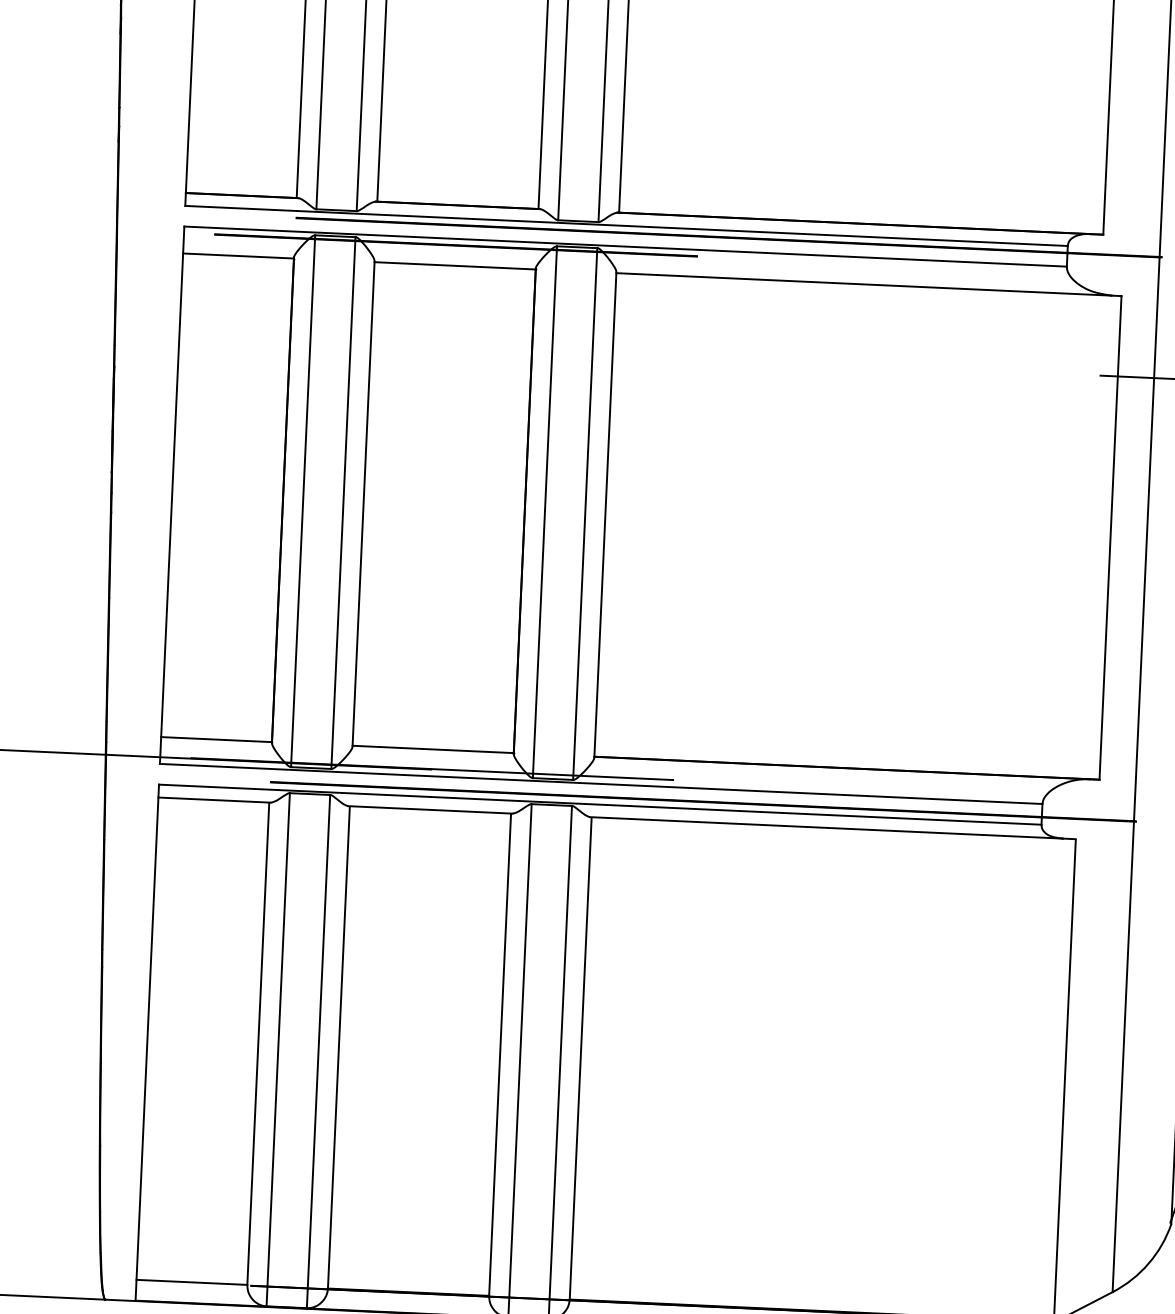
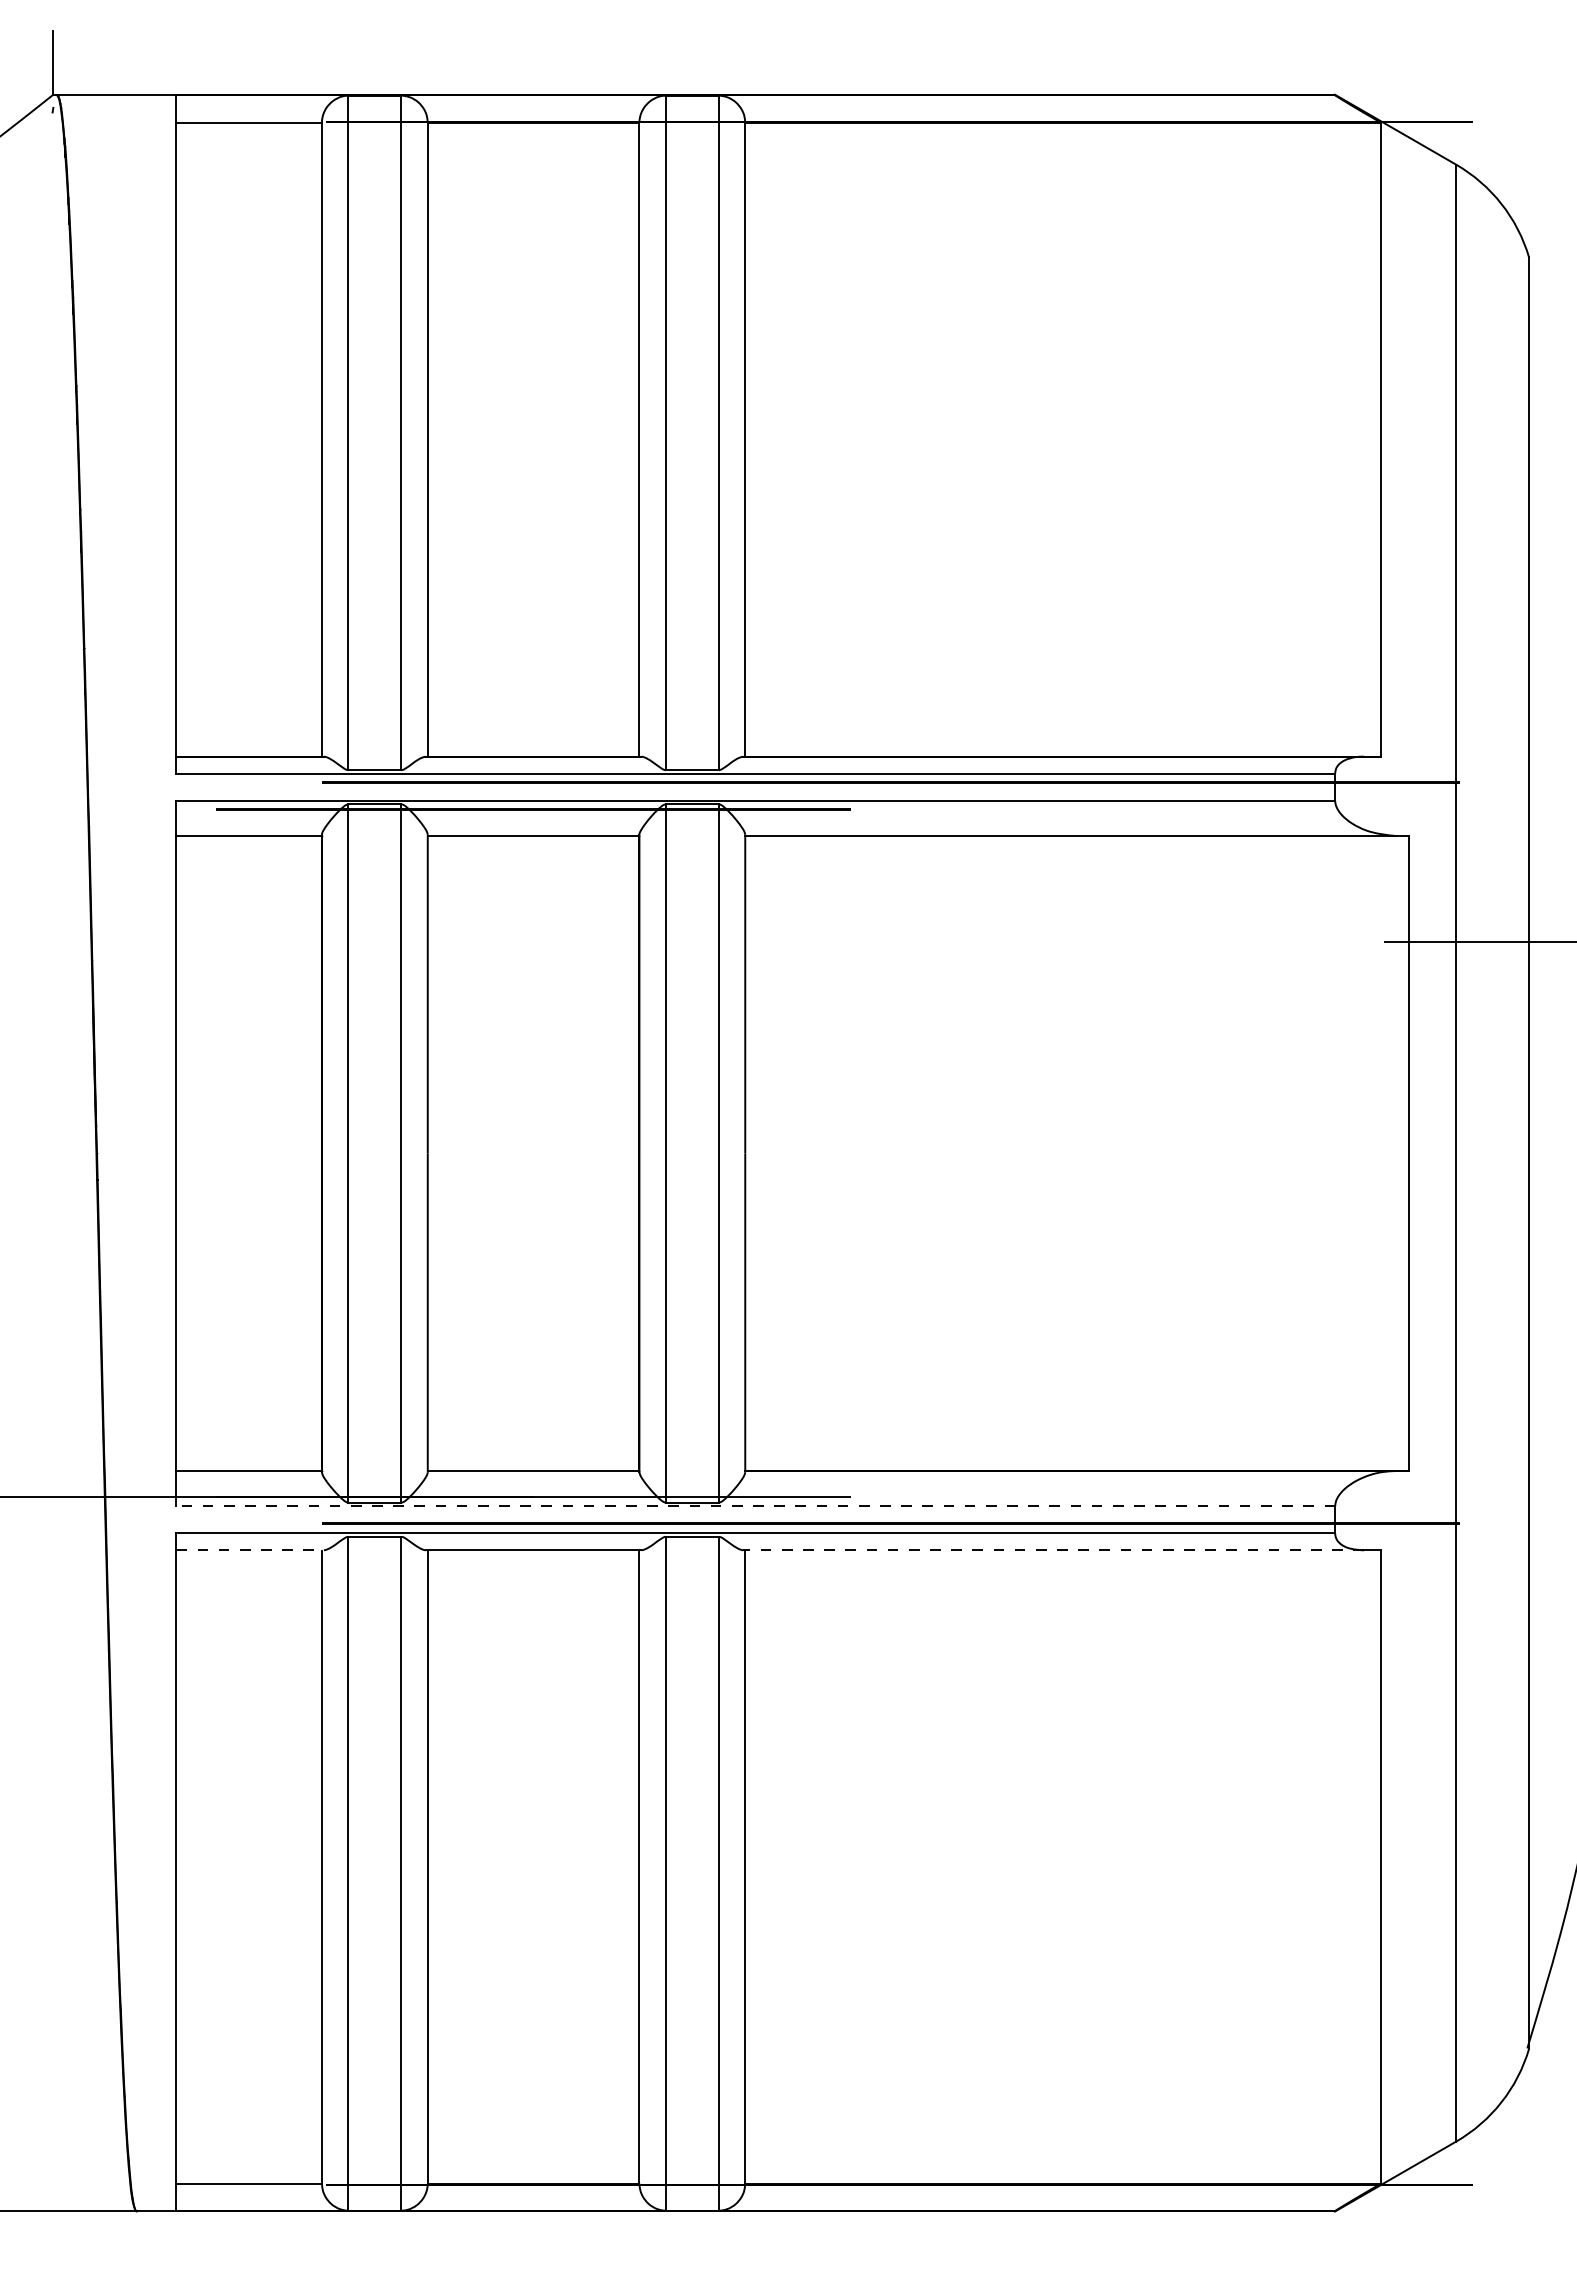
line: (600, 784) -> (755, 1506), solid -> dashed
line: (214, 800) -> (250, 1550), solid -> dashed
line: (826, 827) -> (1053, 1550), solid -> dashed

